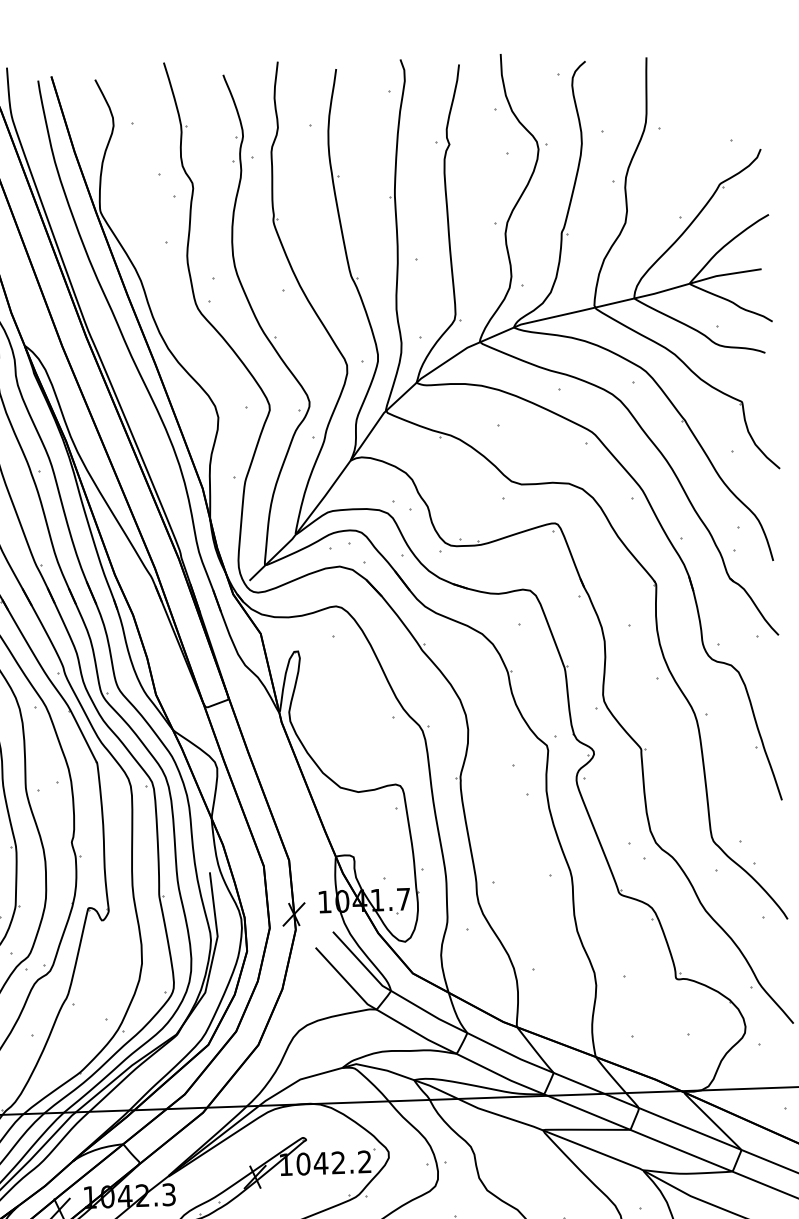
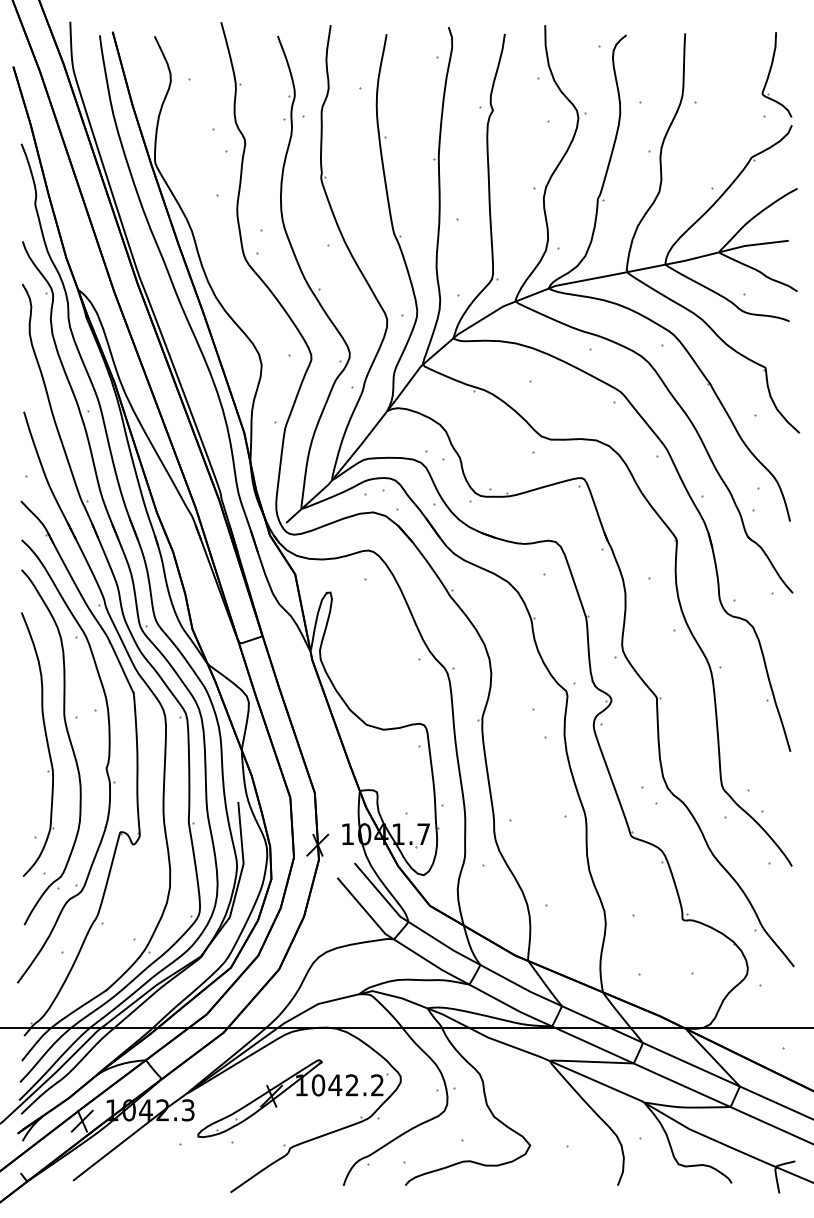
part: (736, 95) -> (770, 73), added

